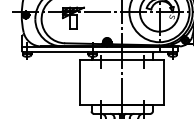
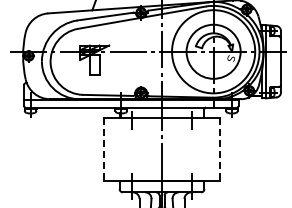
line: (79, 83) -> (103, 150), solid -> dashed
line: (164, 83) -> (220, 150), solid -> dashed

